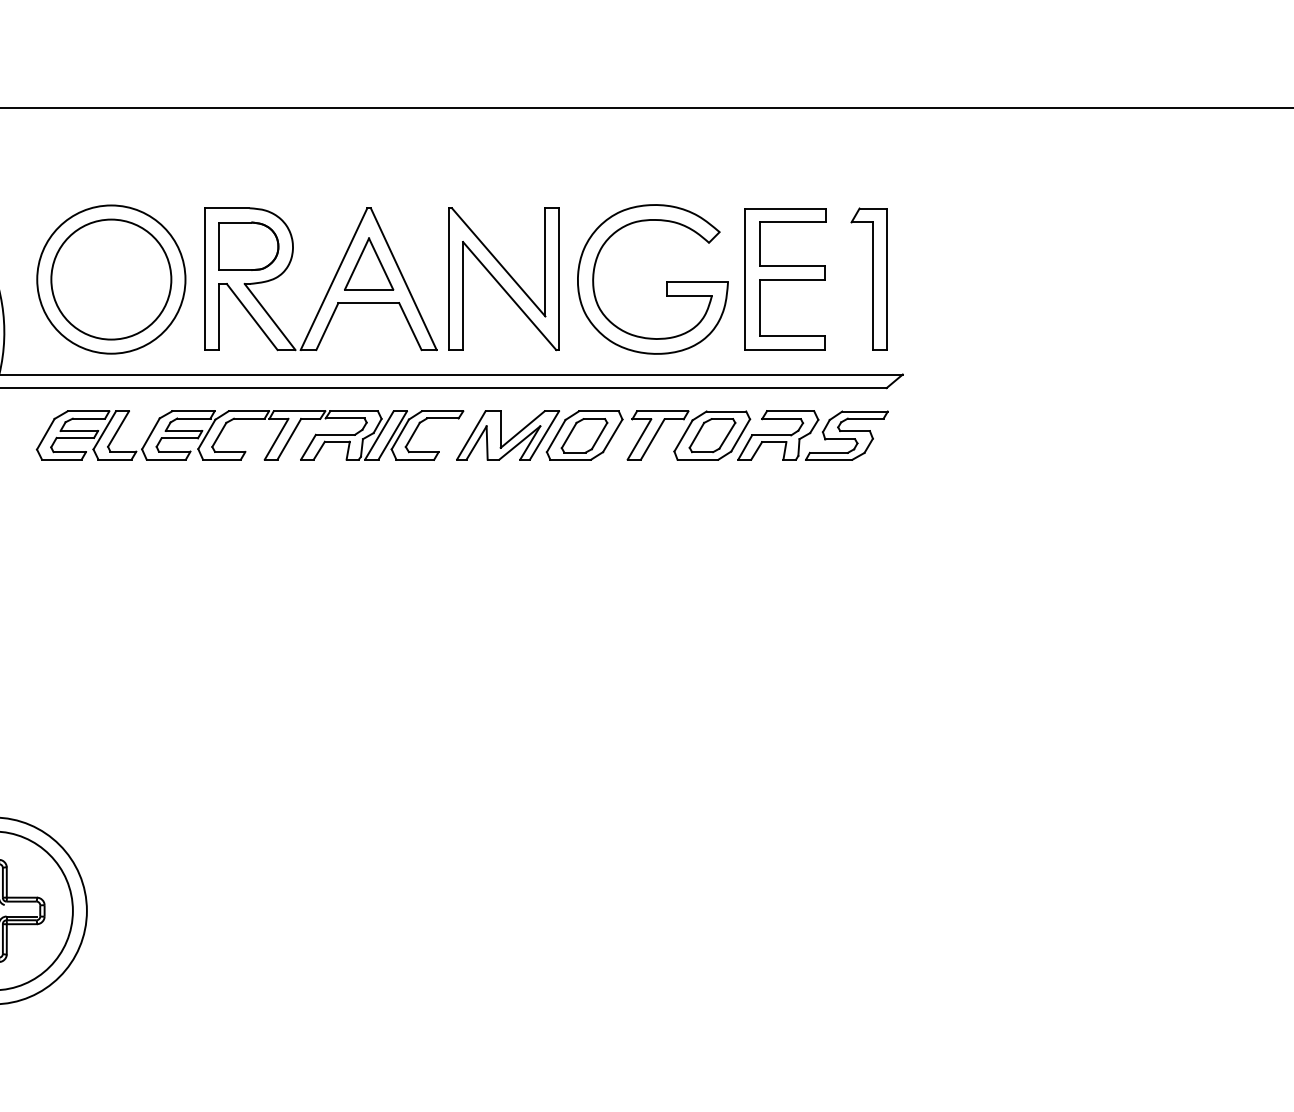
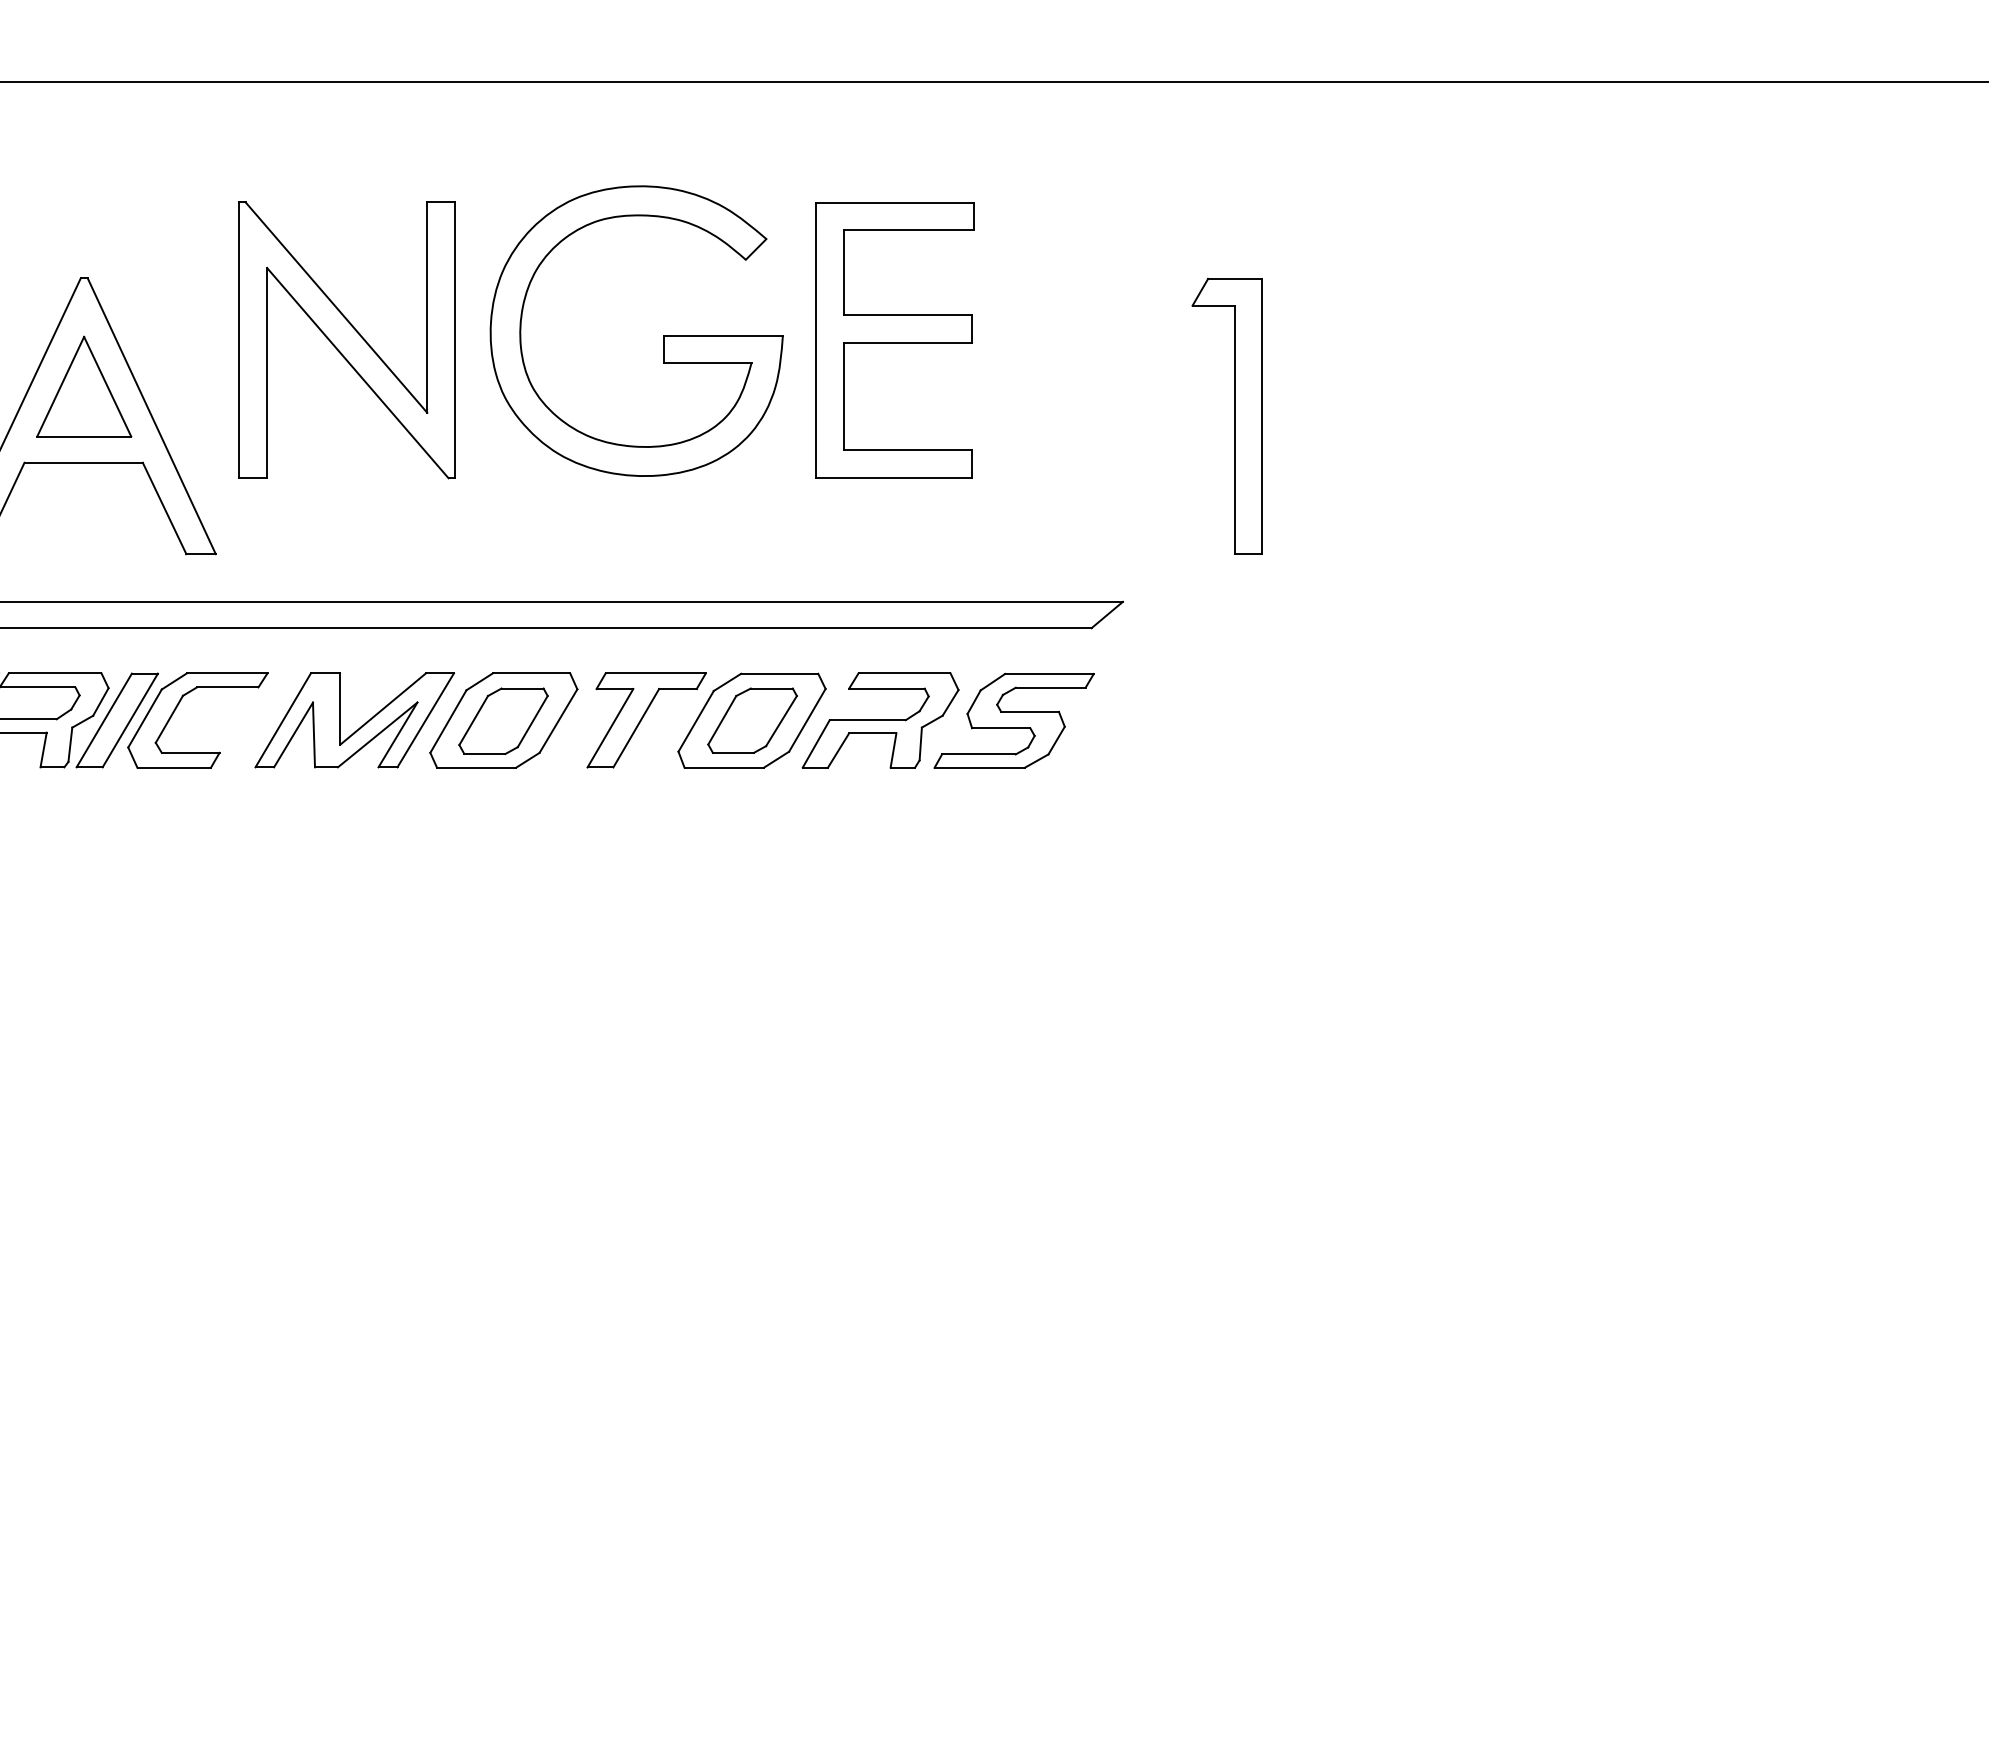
part: (868, 278) -> (1225, 414), moved
part: (503, 279) -> (345, 340), moved
part: (785, 279) -> (894, 340), moved
part: (666, 281) -> (663, 335), moved

